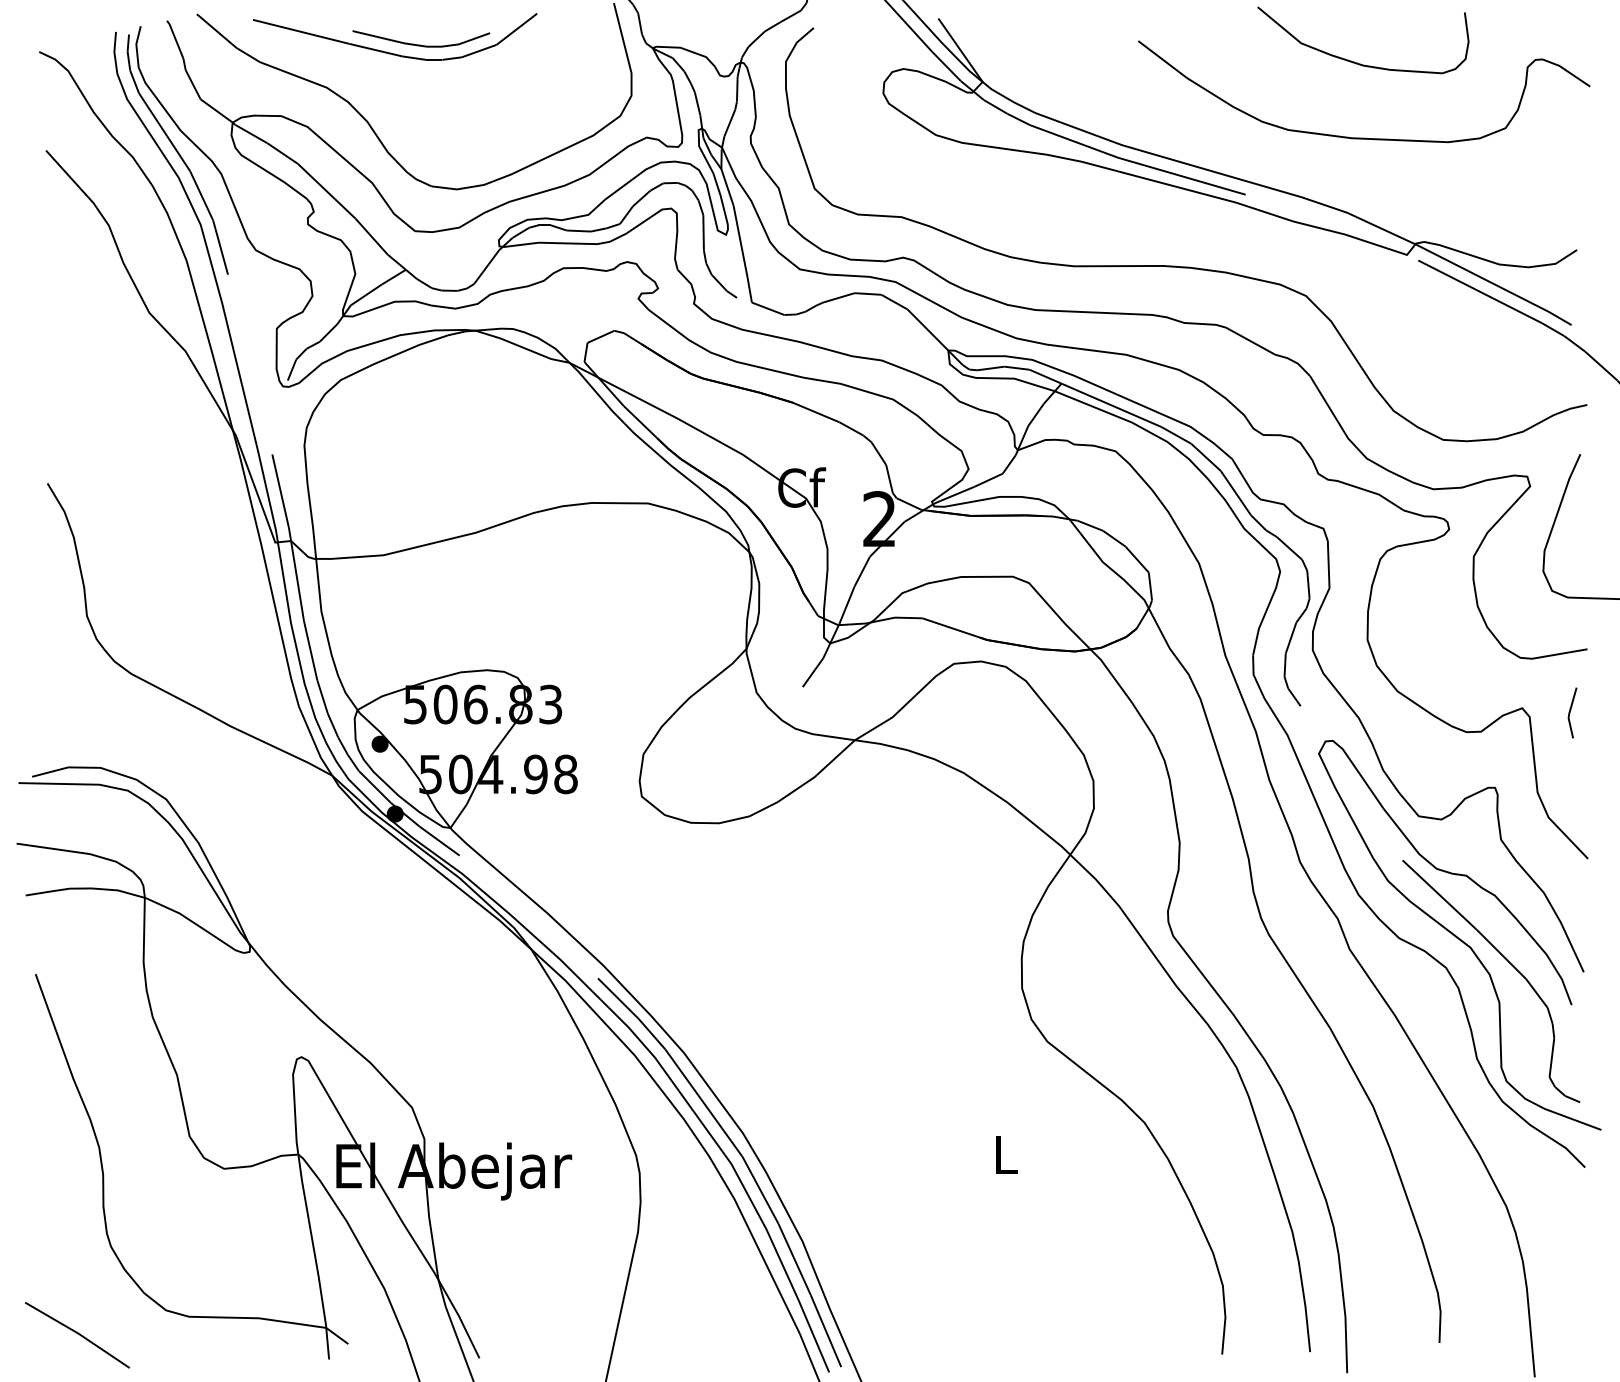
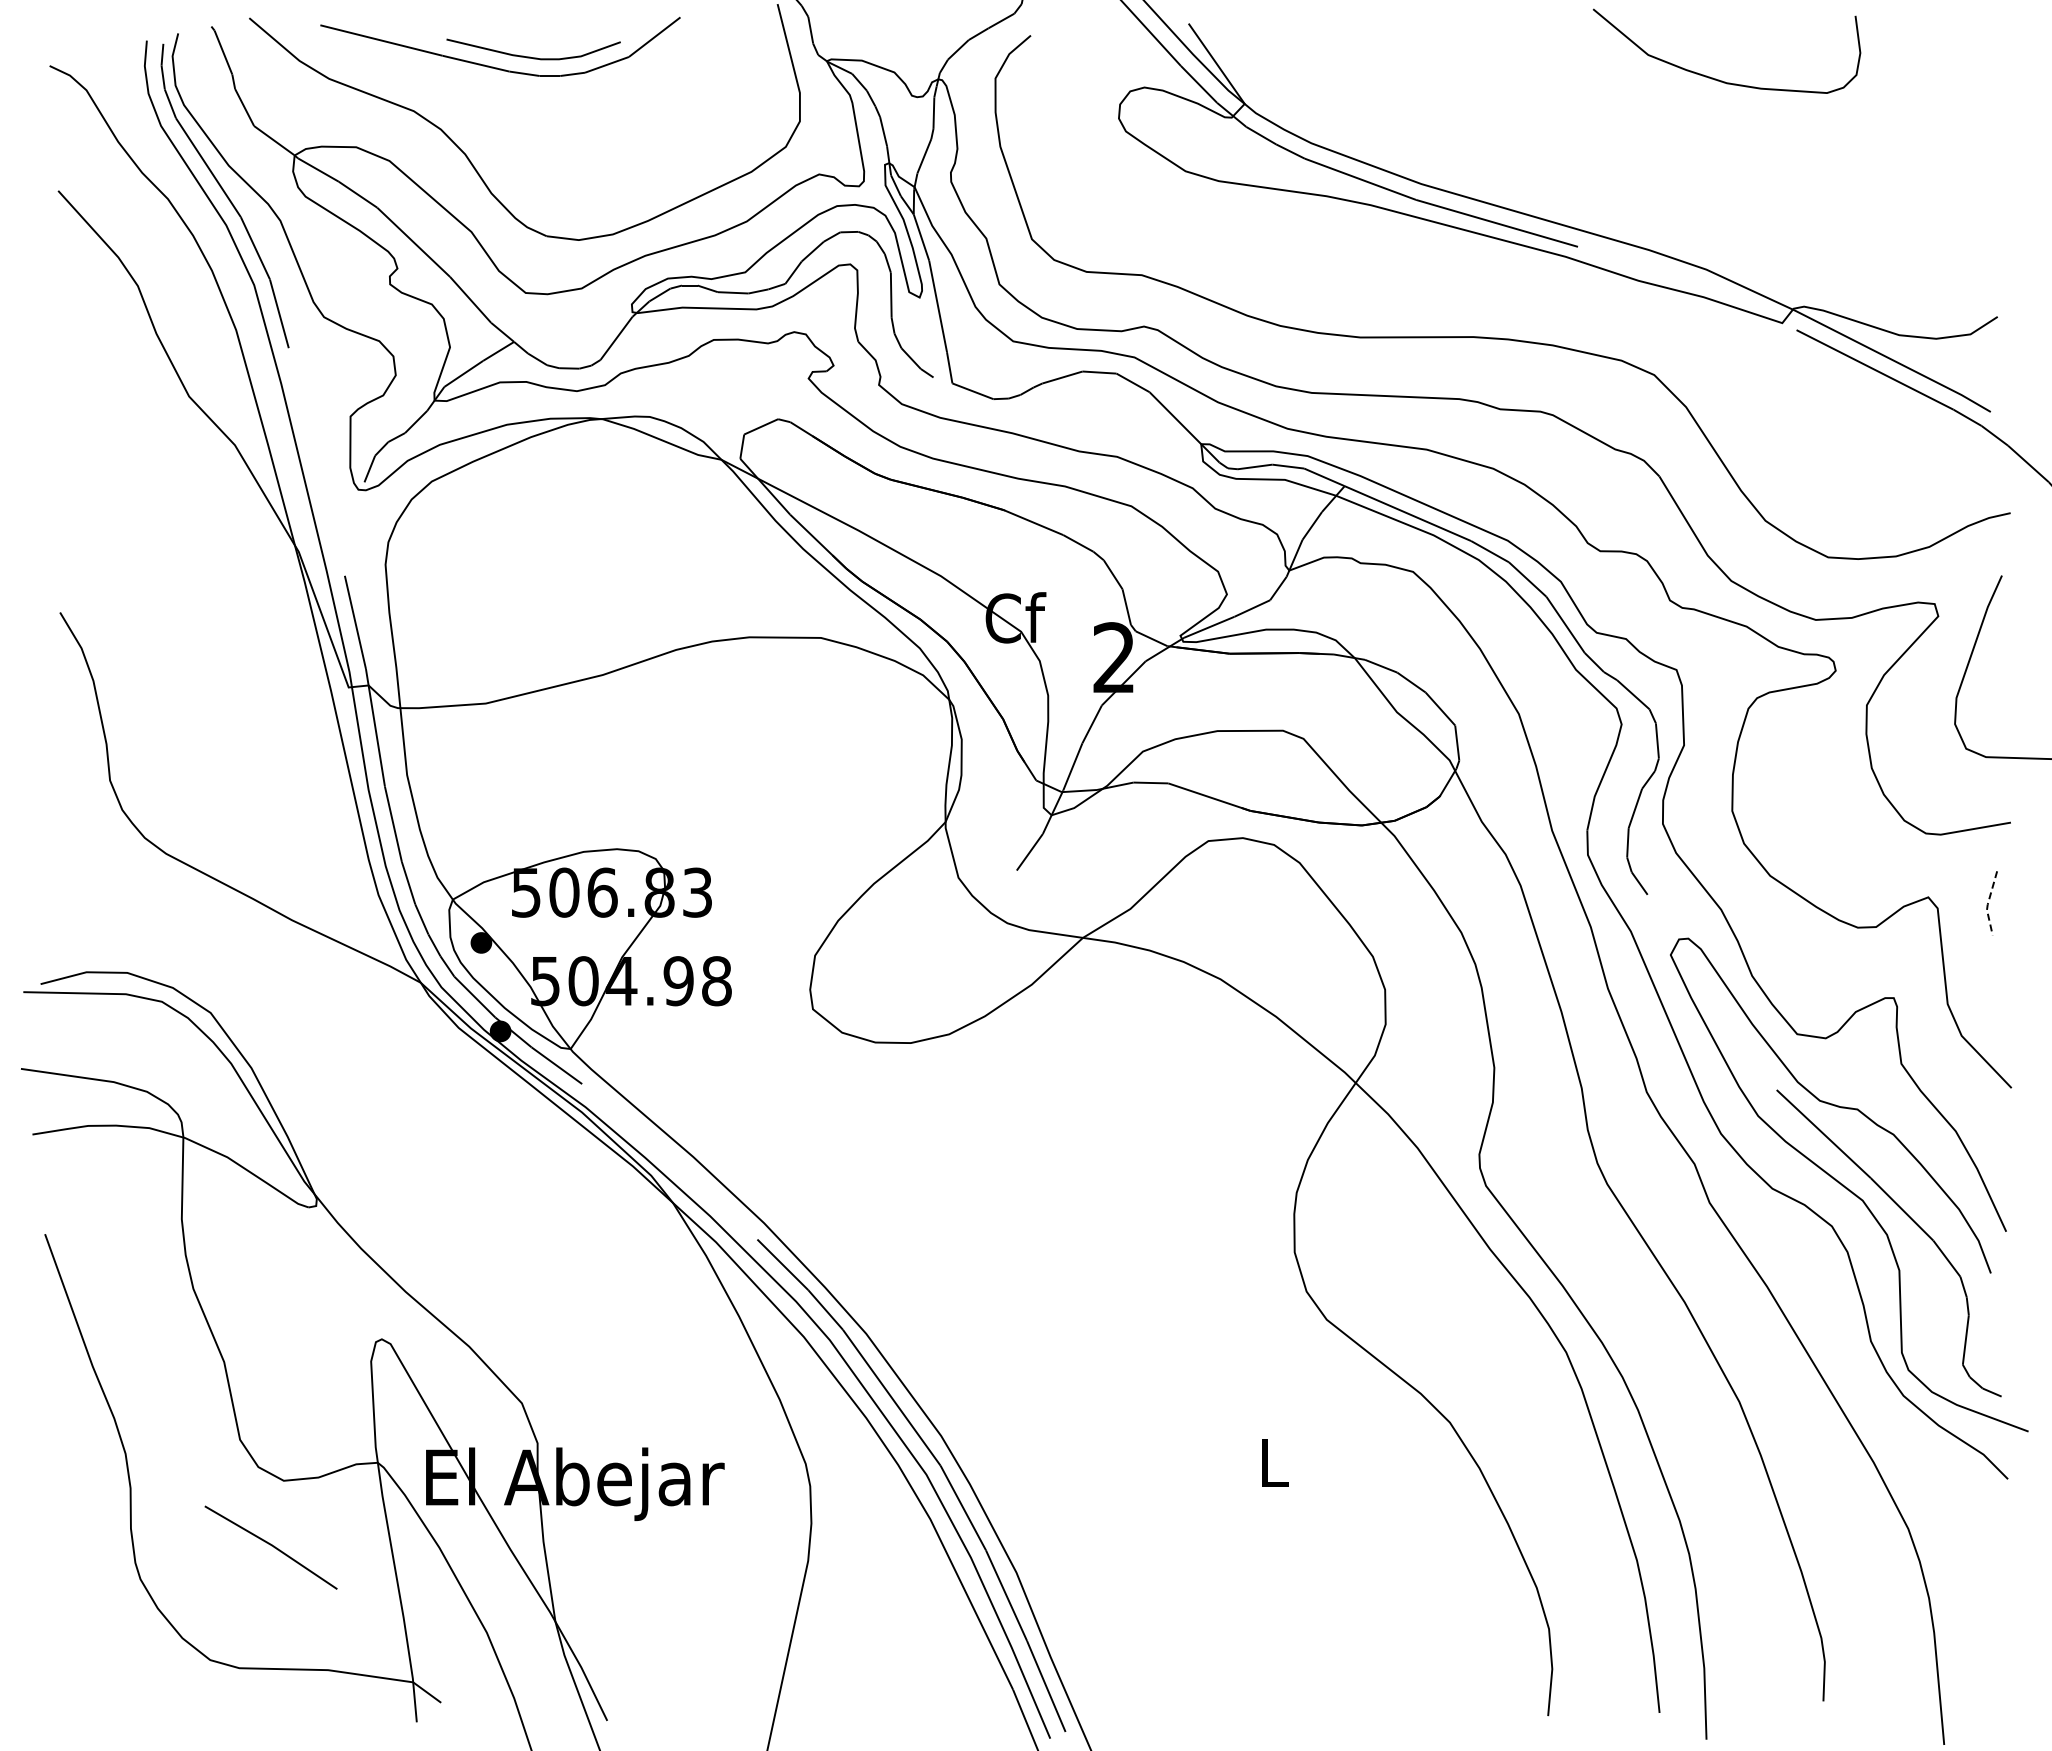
curve: (1362, 137) -> (1725, 174), removed
line: (1569, 713) -> (1987, 904), solid -> dashed
line: (77, 1334) -> (271, 1546), moved

